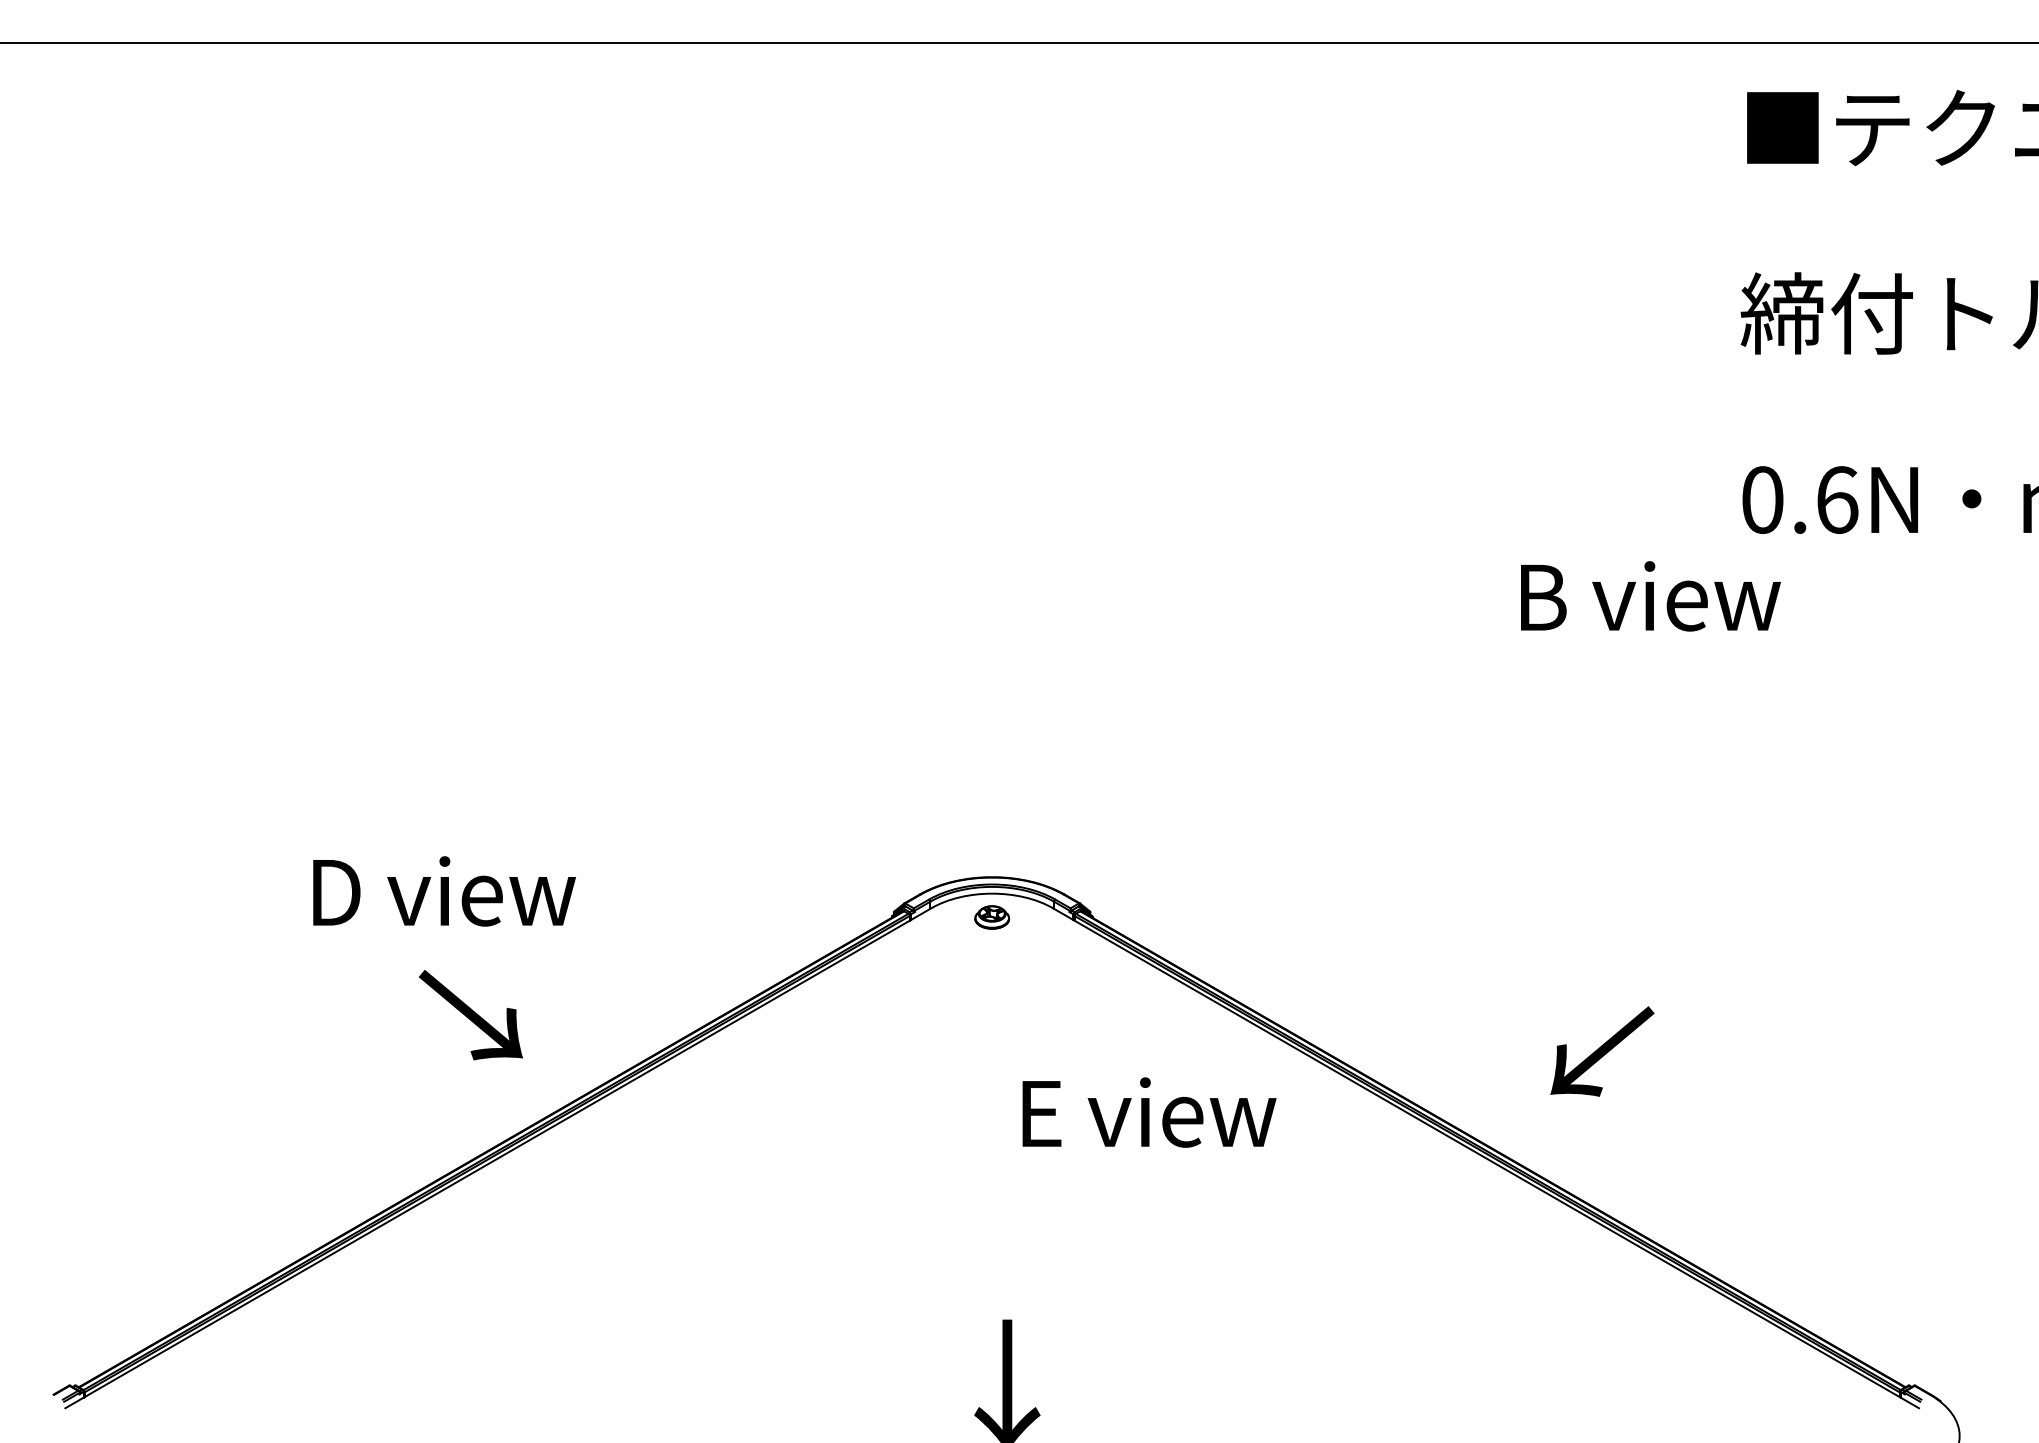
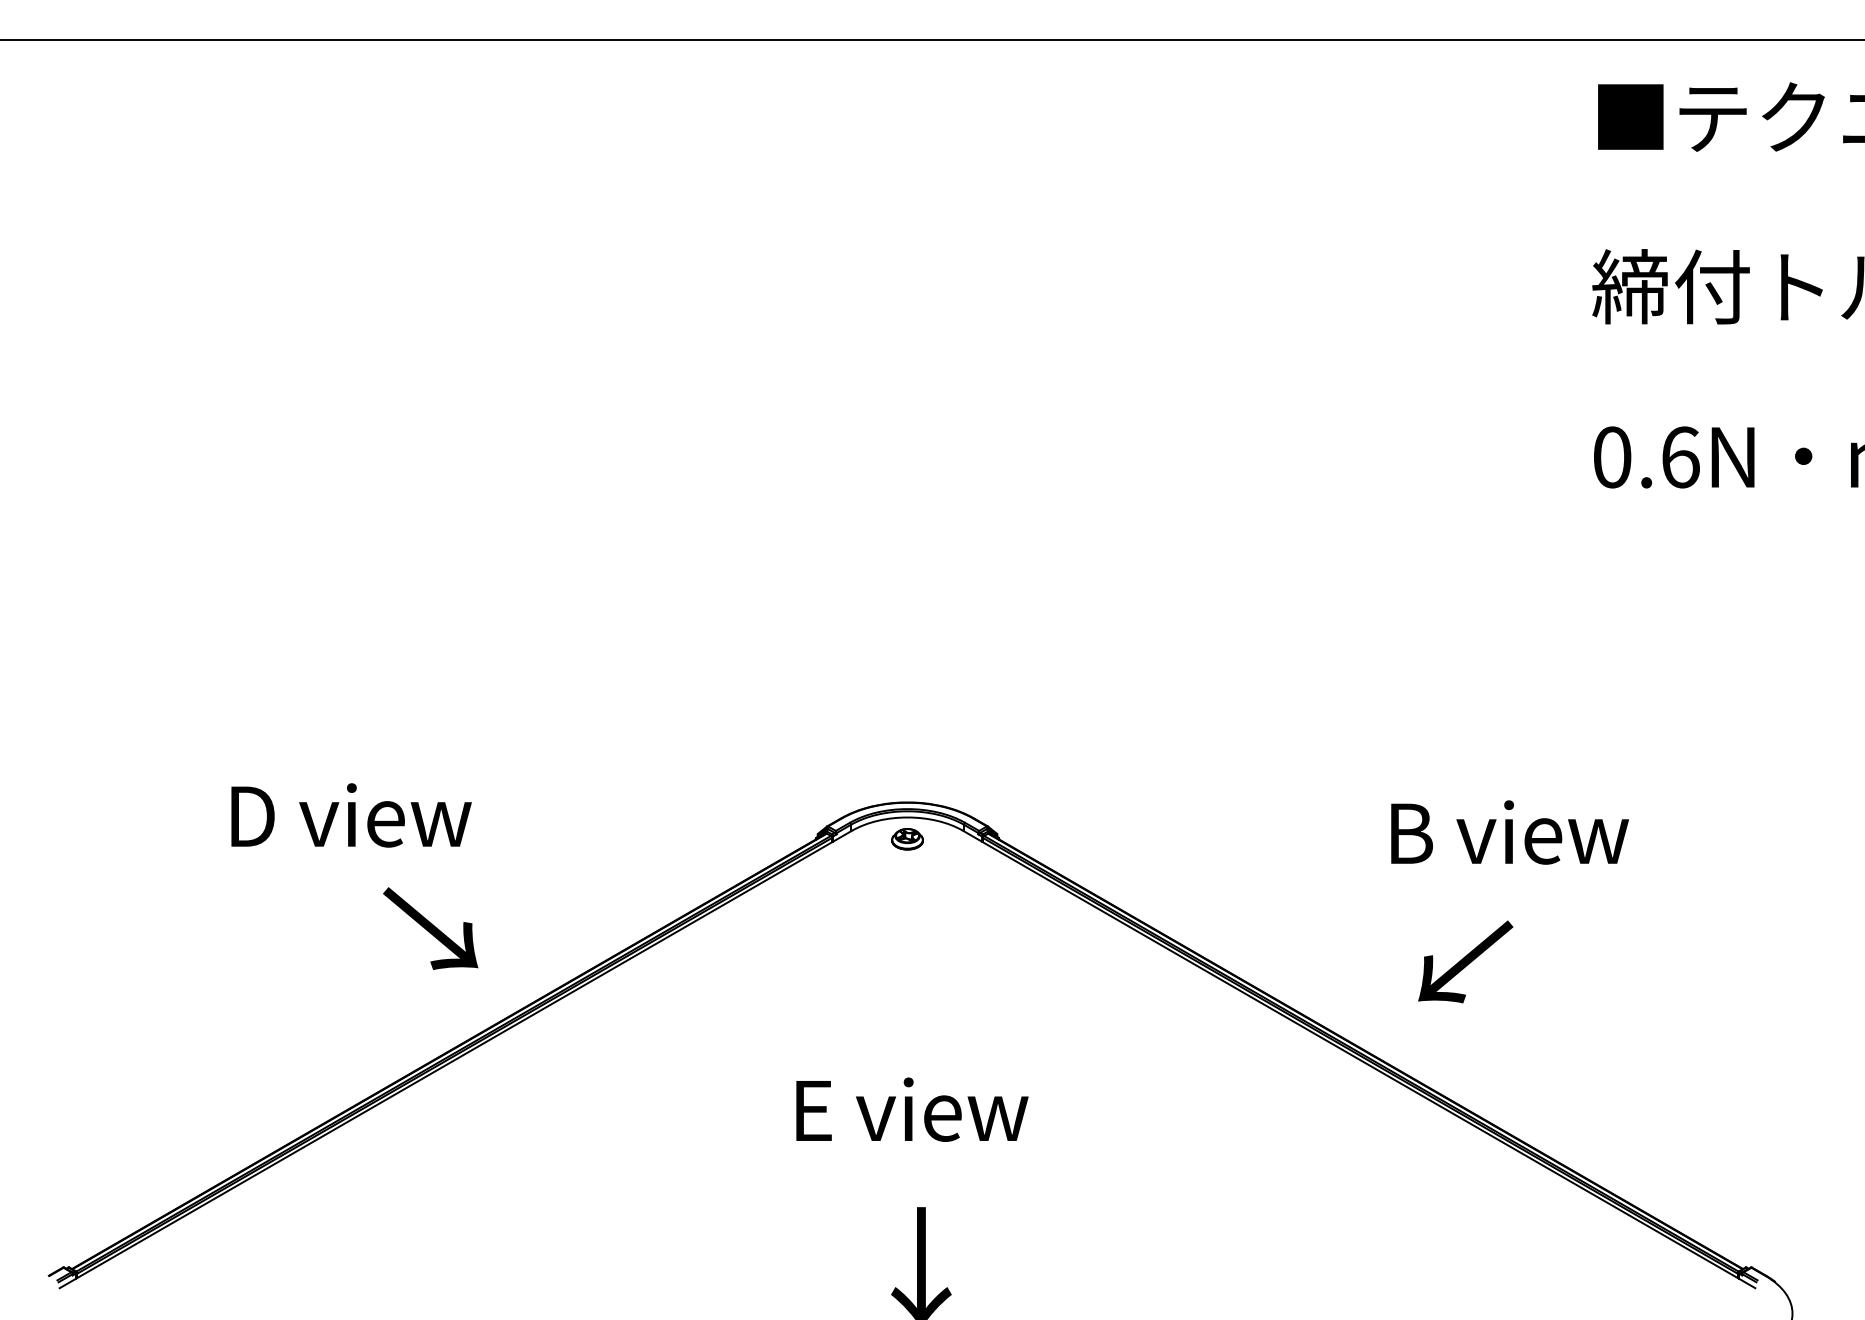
text: (1650, 596) -> (1509, 832), moved
text: (444, 891) -> (351, 815), moved
text: (1149, 1112) -> (912, 1109), moved

